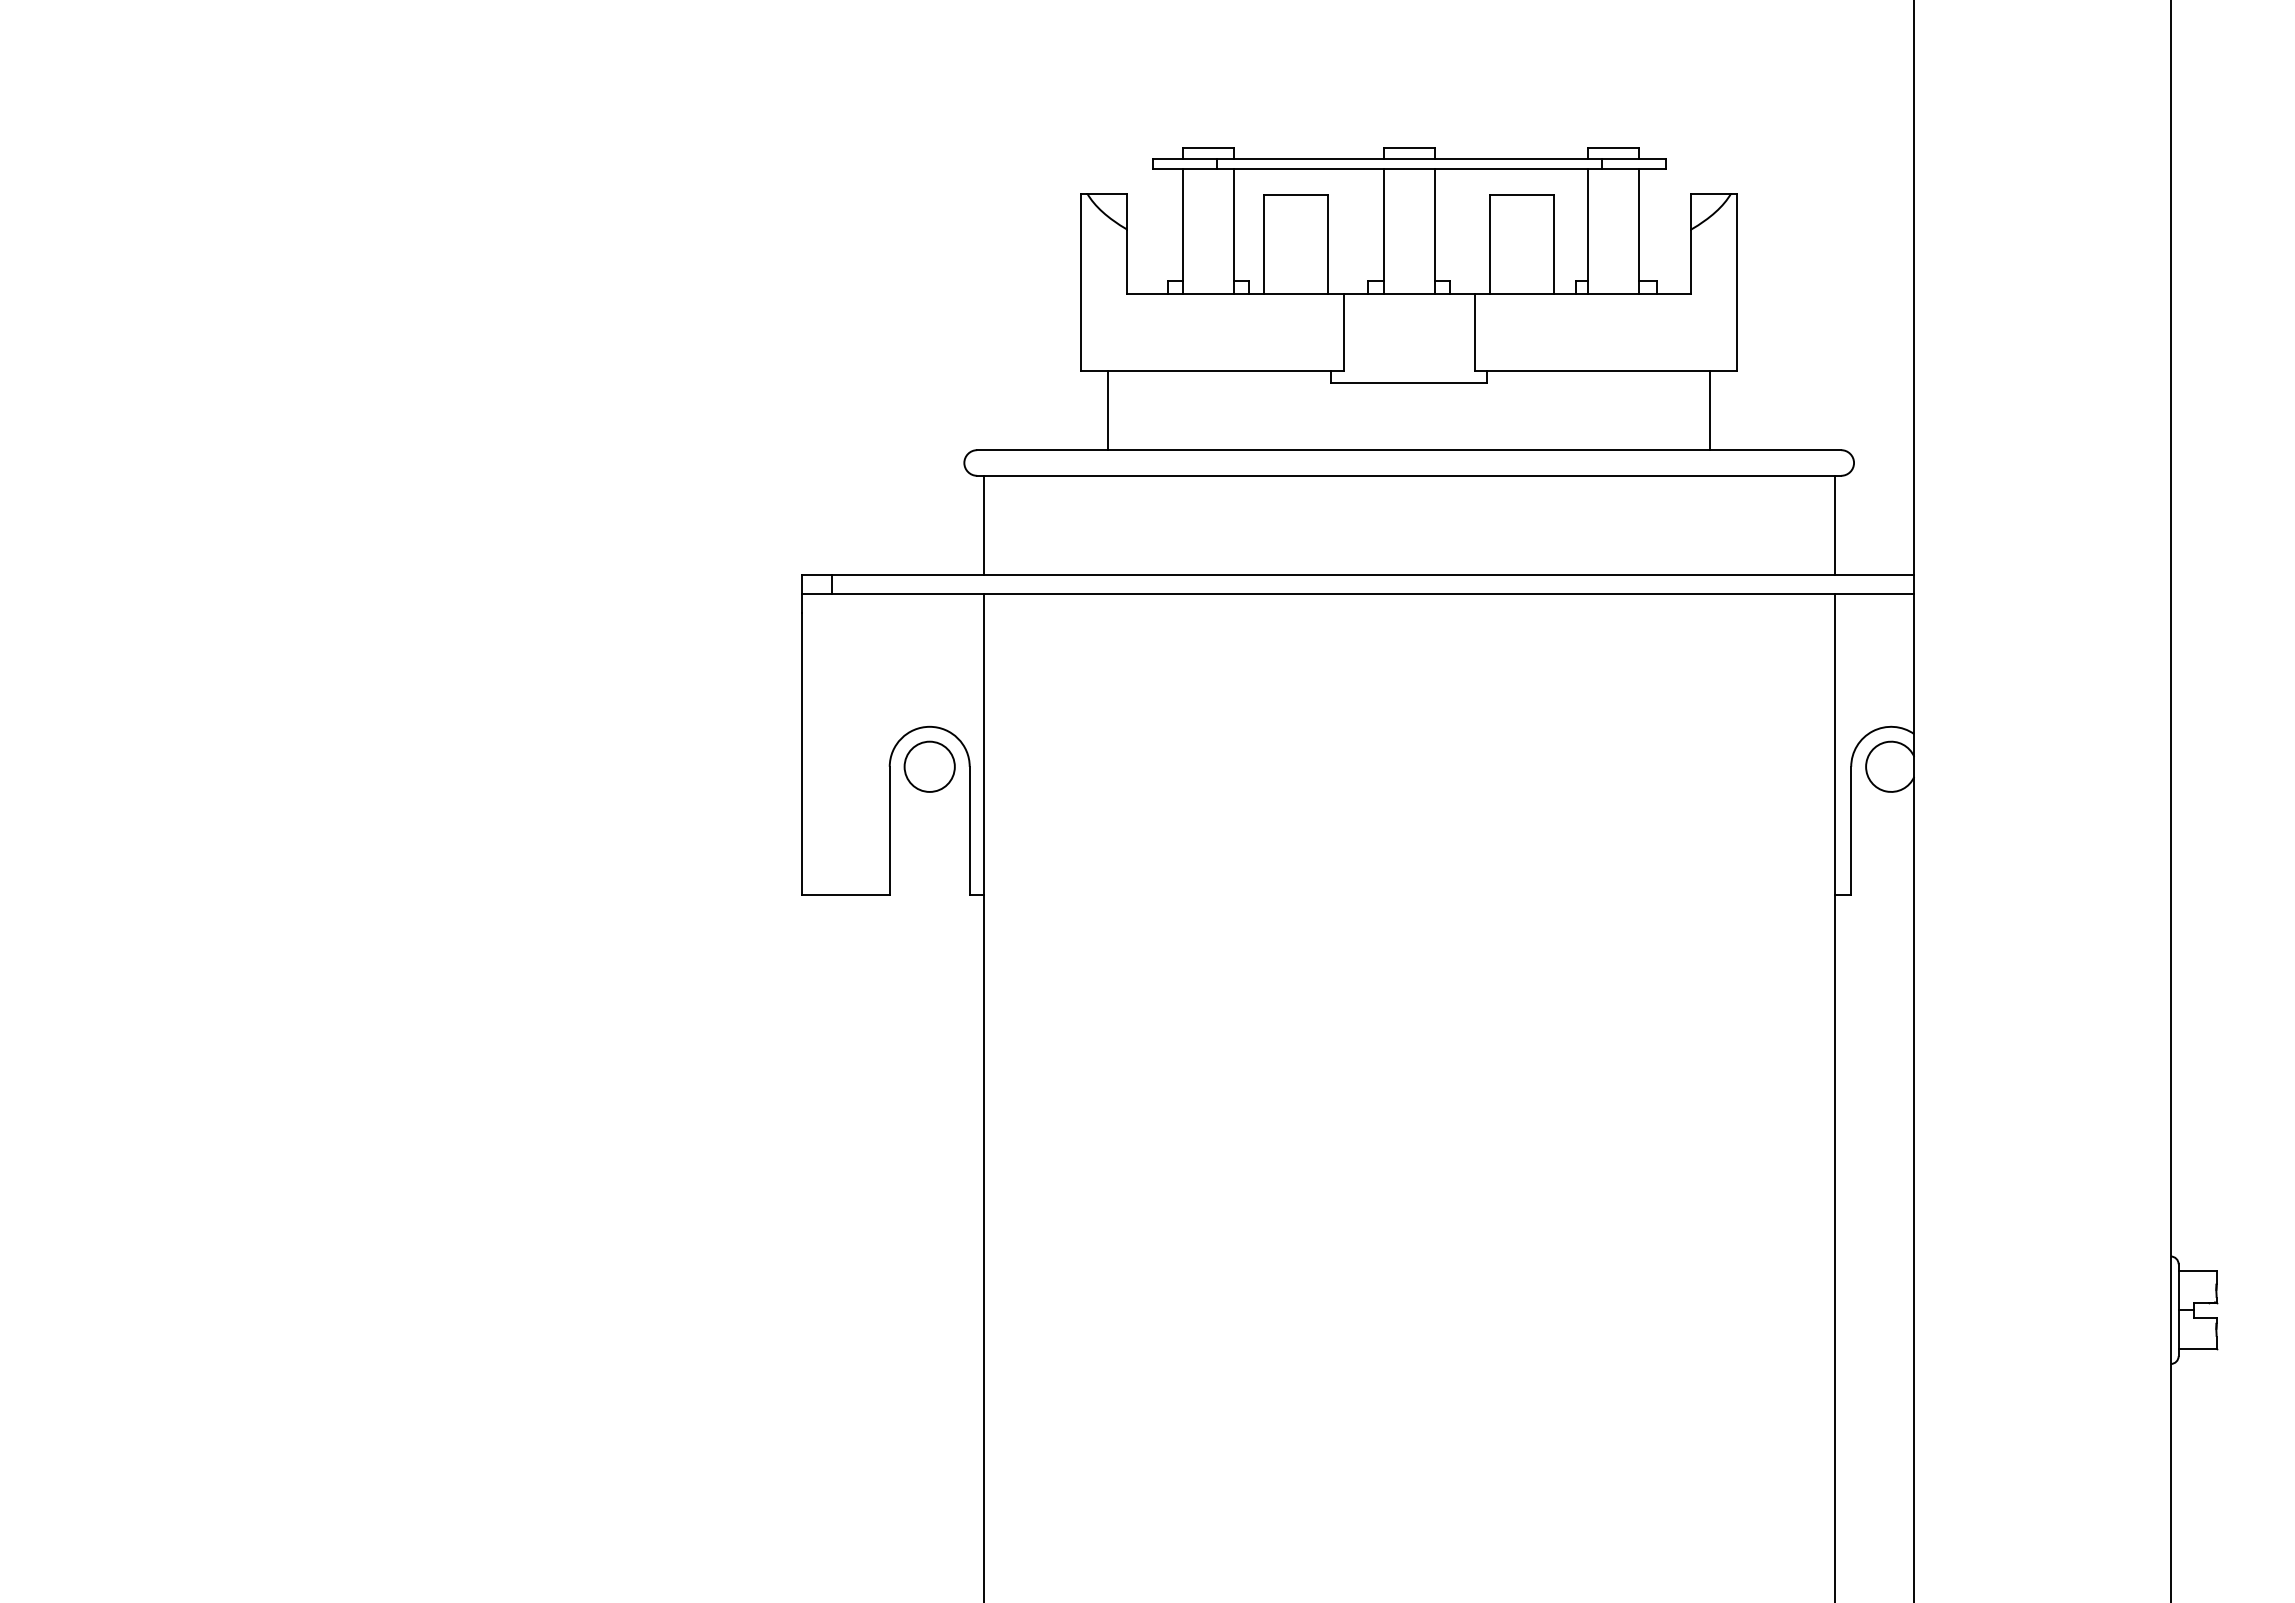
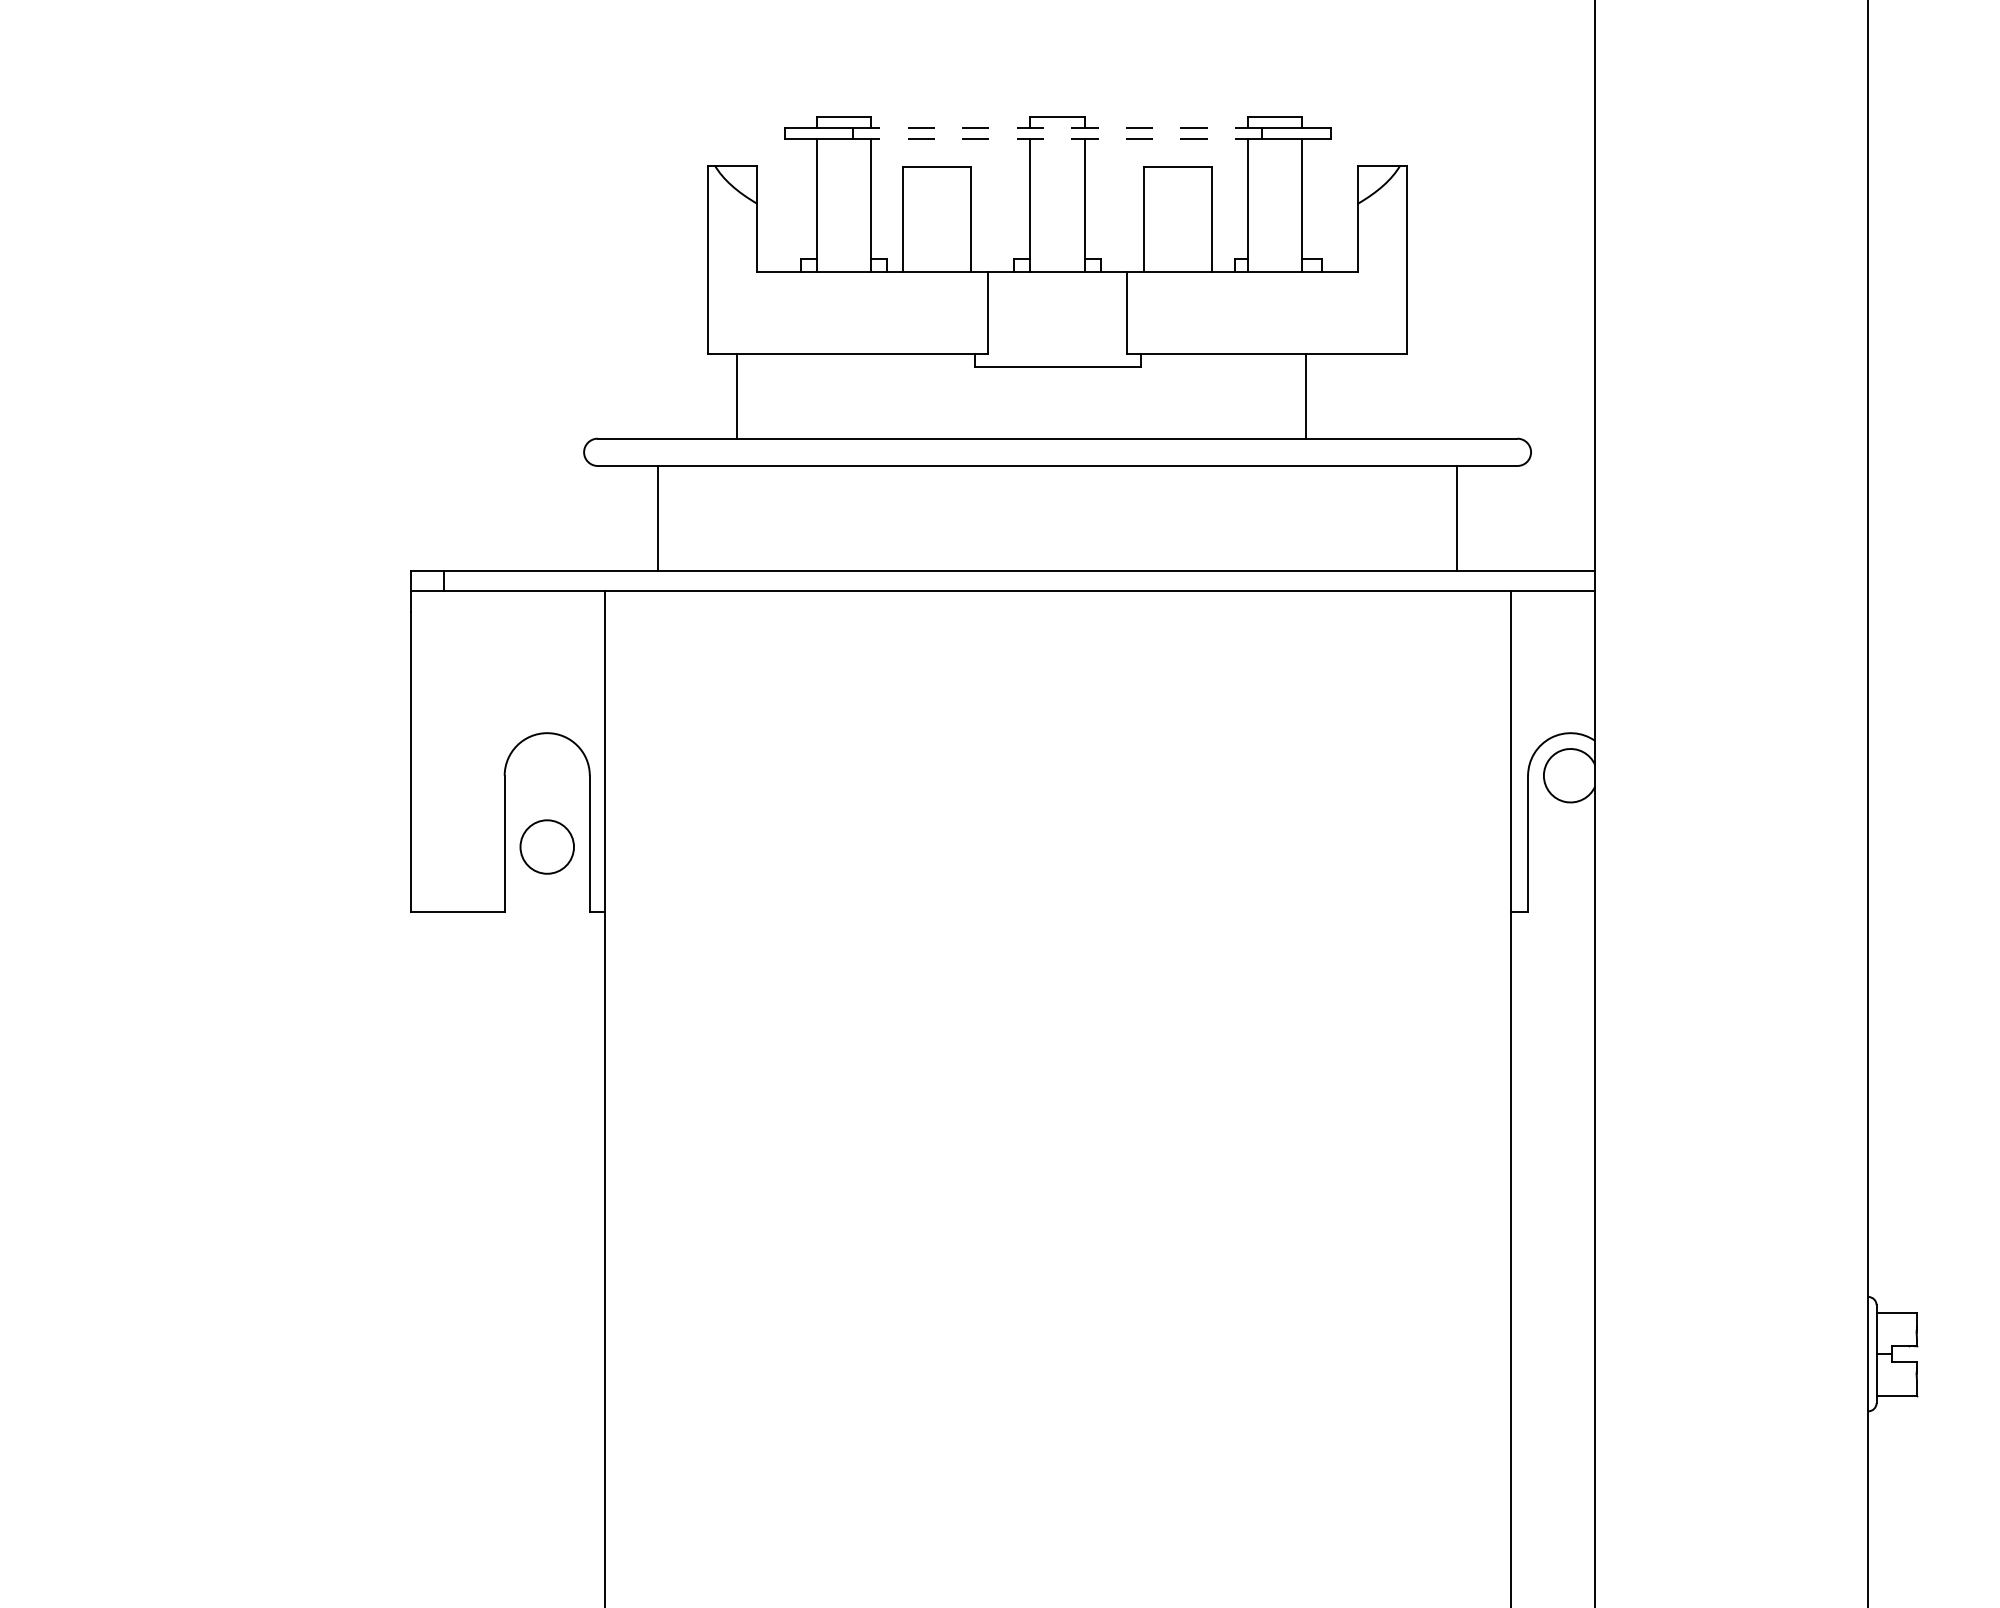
line: (1408, 158) -> (1056, 128), solid -> dashed
line: (1409, 168) -> (1057, 138), solid -> dashed
line: (1710, 410) -> (1305, 396), moved
line: (983, 524) -> (657, 517), moved
line: (1834, 524) -> (1457, 517), moved
circle: (929, 766) -> (547, 846), moved

